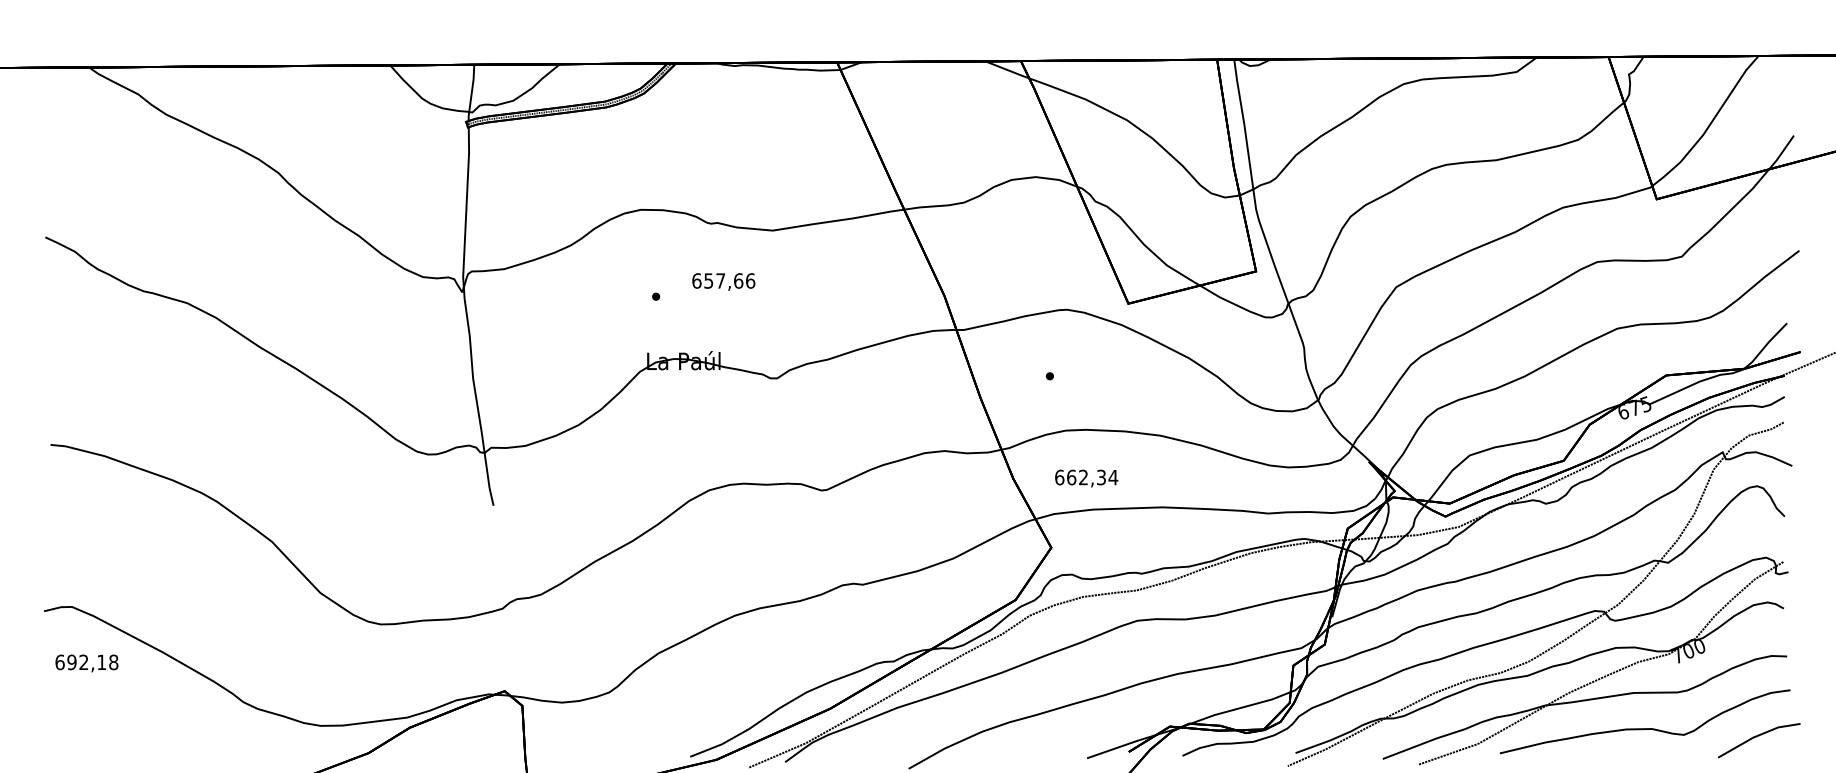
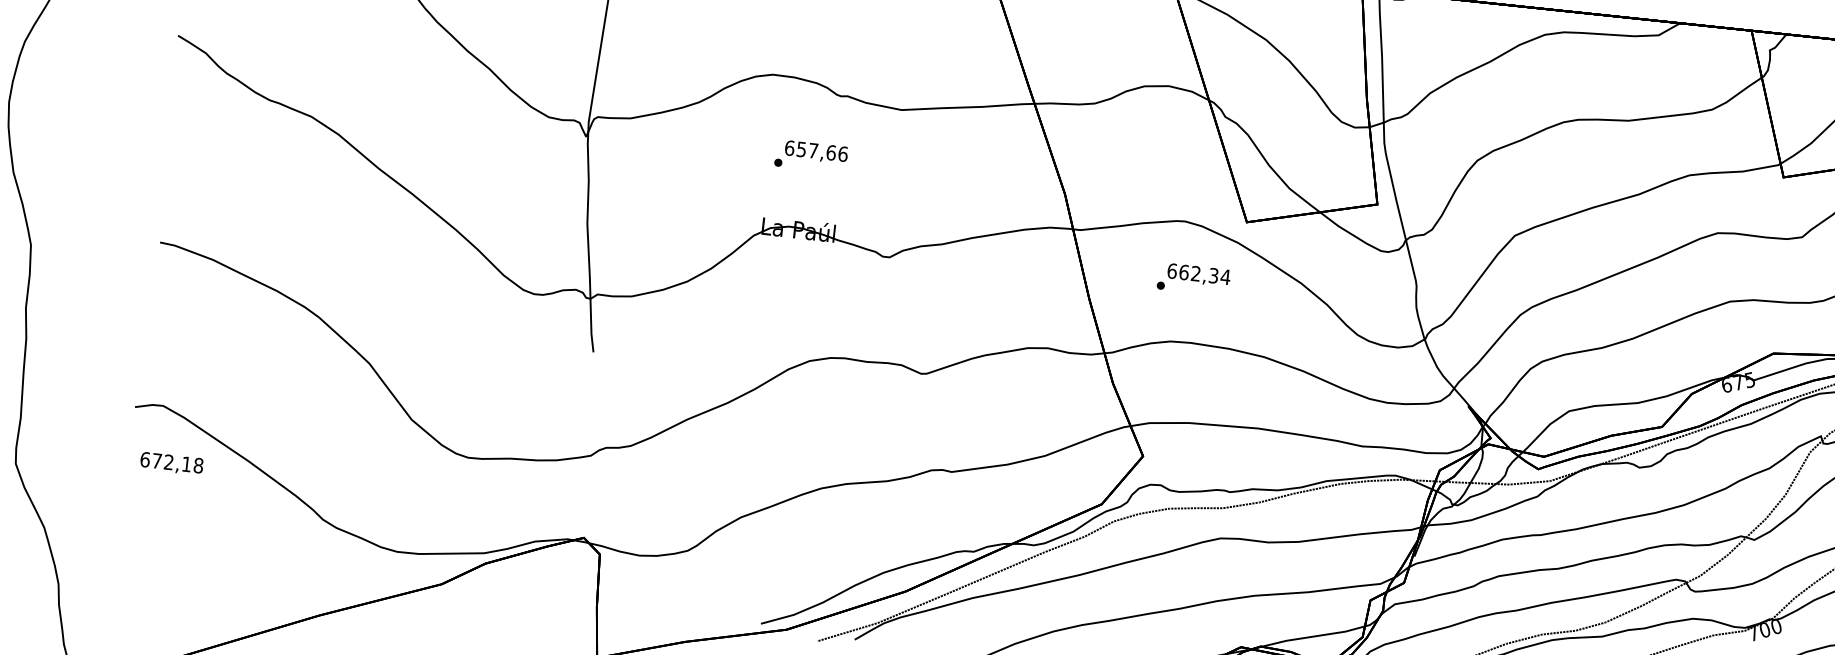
text: (723, 281) -> (816, 151), moved
text: (1086, 478) -> (1198, 275), moved
text: (71, 662) -> (156, 461), 692,18 -> 672,18

